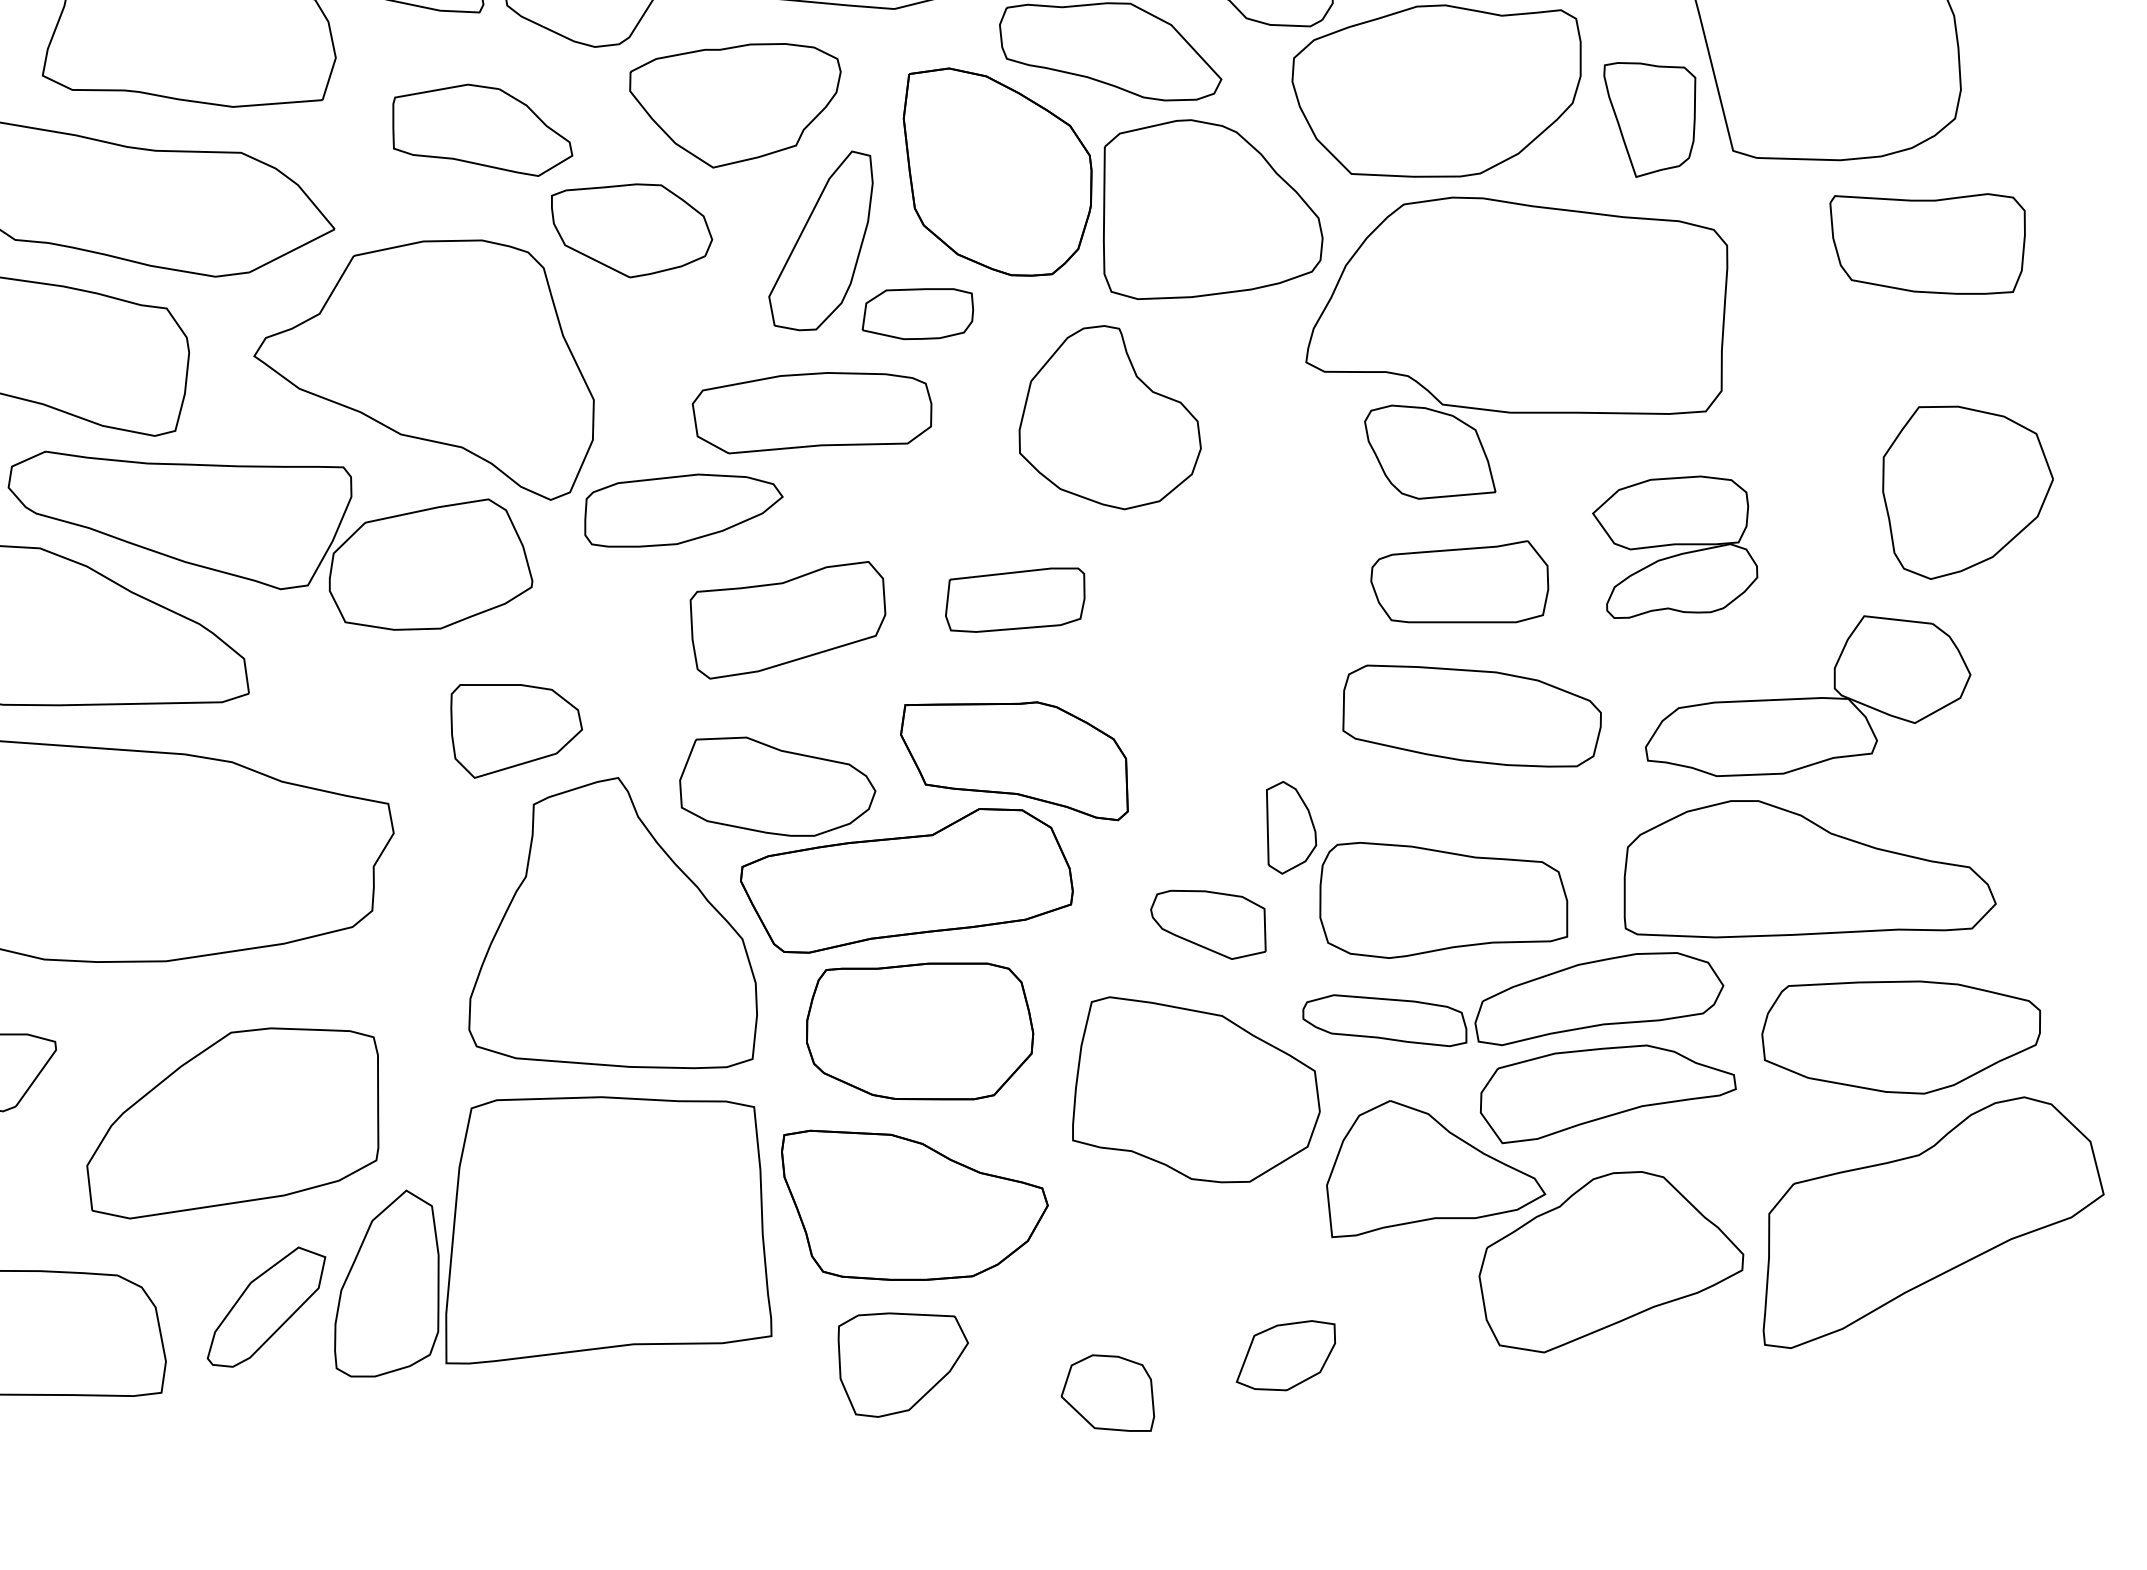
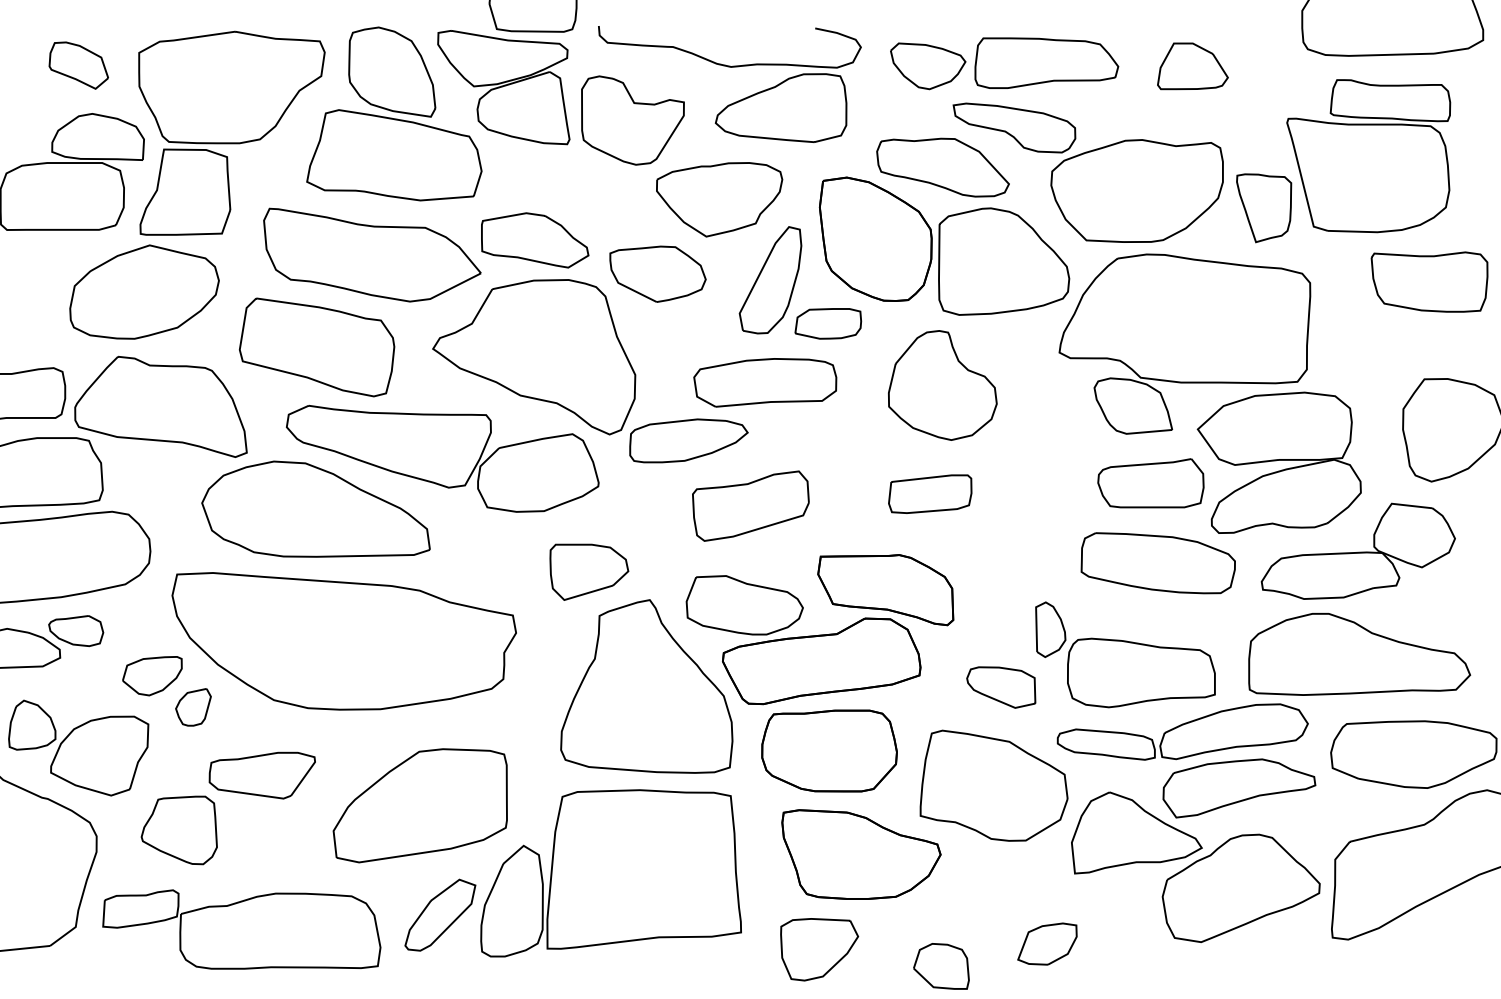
part: (483, 130) -> (535, 240), moved
part: (1673, 546) -> (1278, 462), size x1.67
part: (1015, 598) -> (930, 493), moved
part: (914, 1205) -> (861, 854), moved

